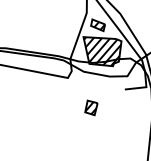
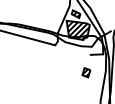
part: (91, 107) -> (86, 72), moved

